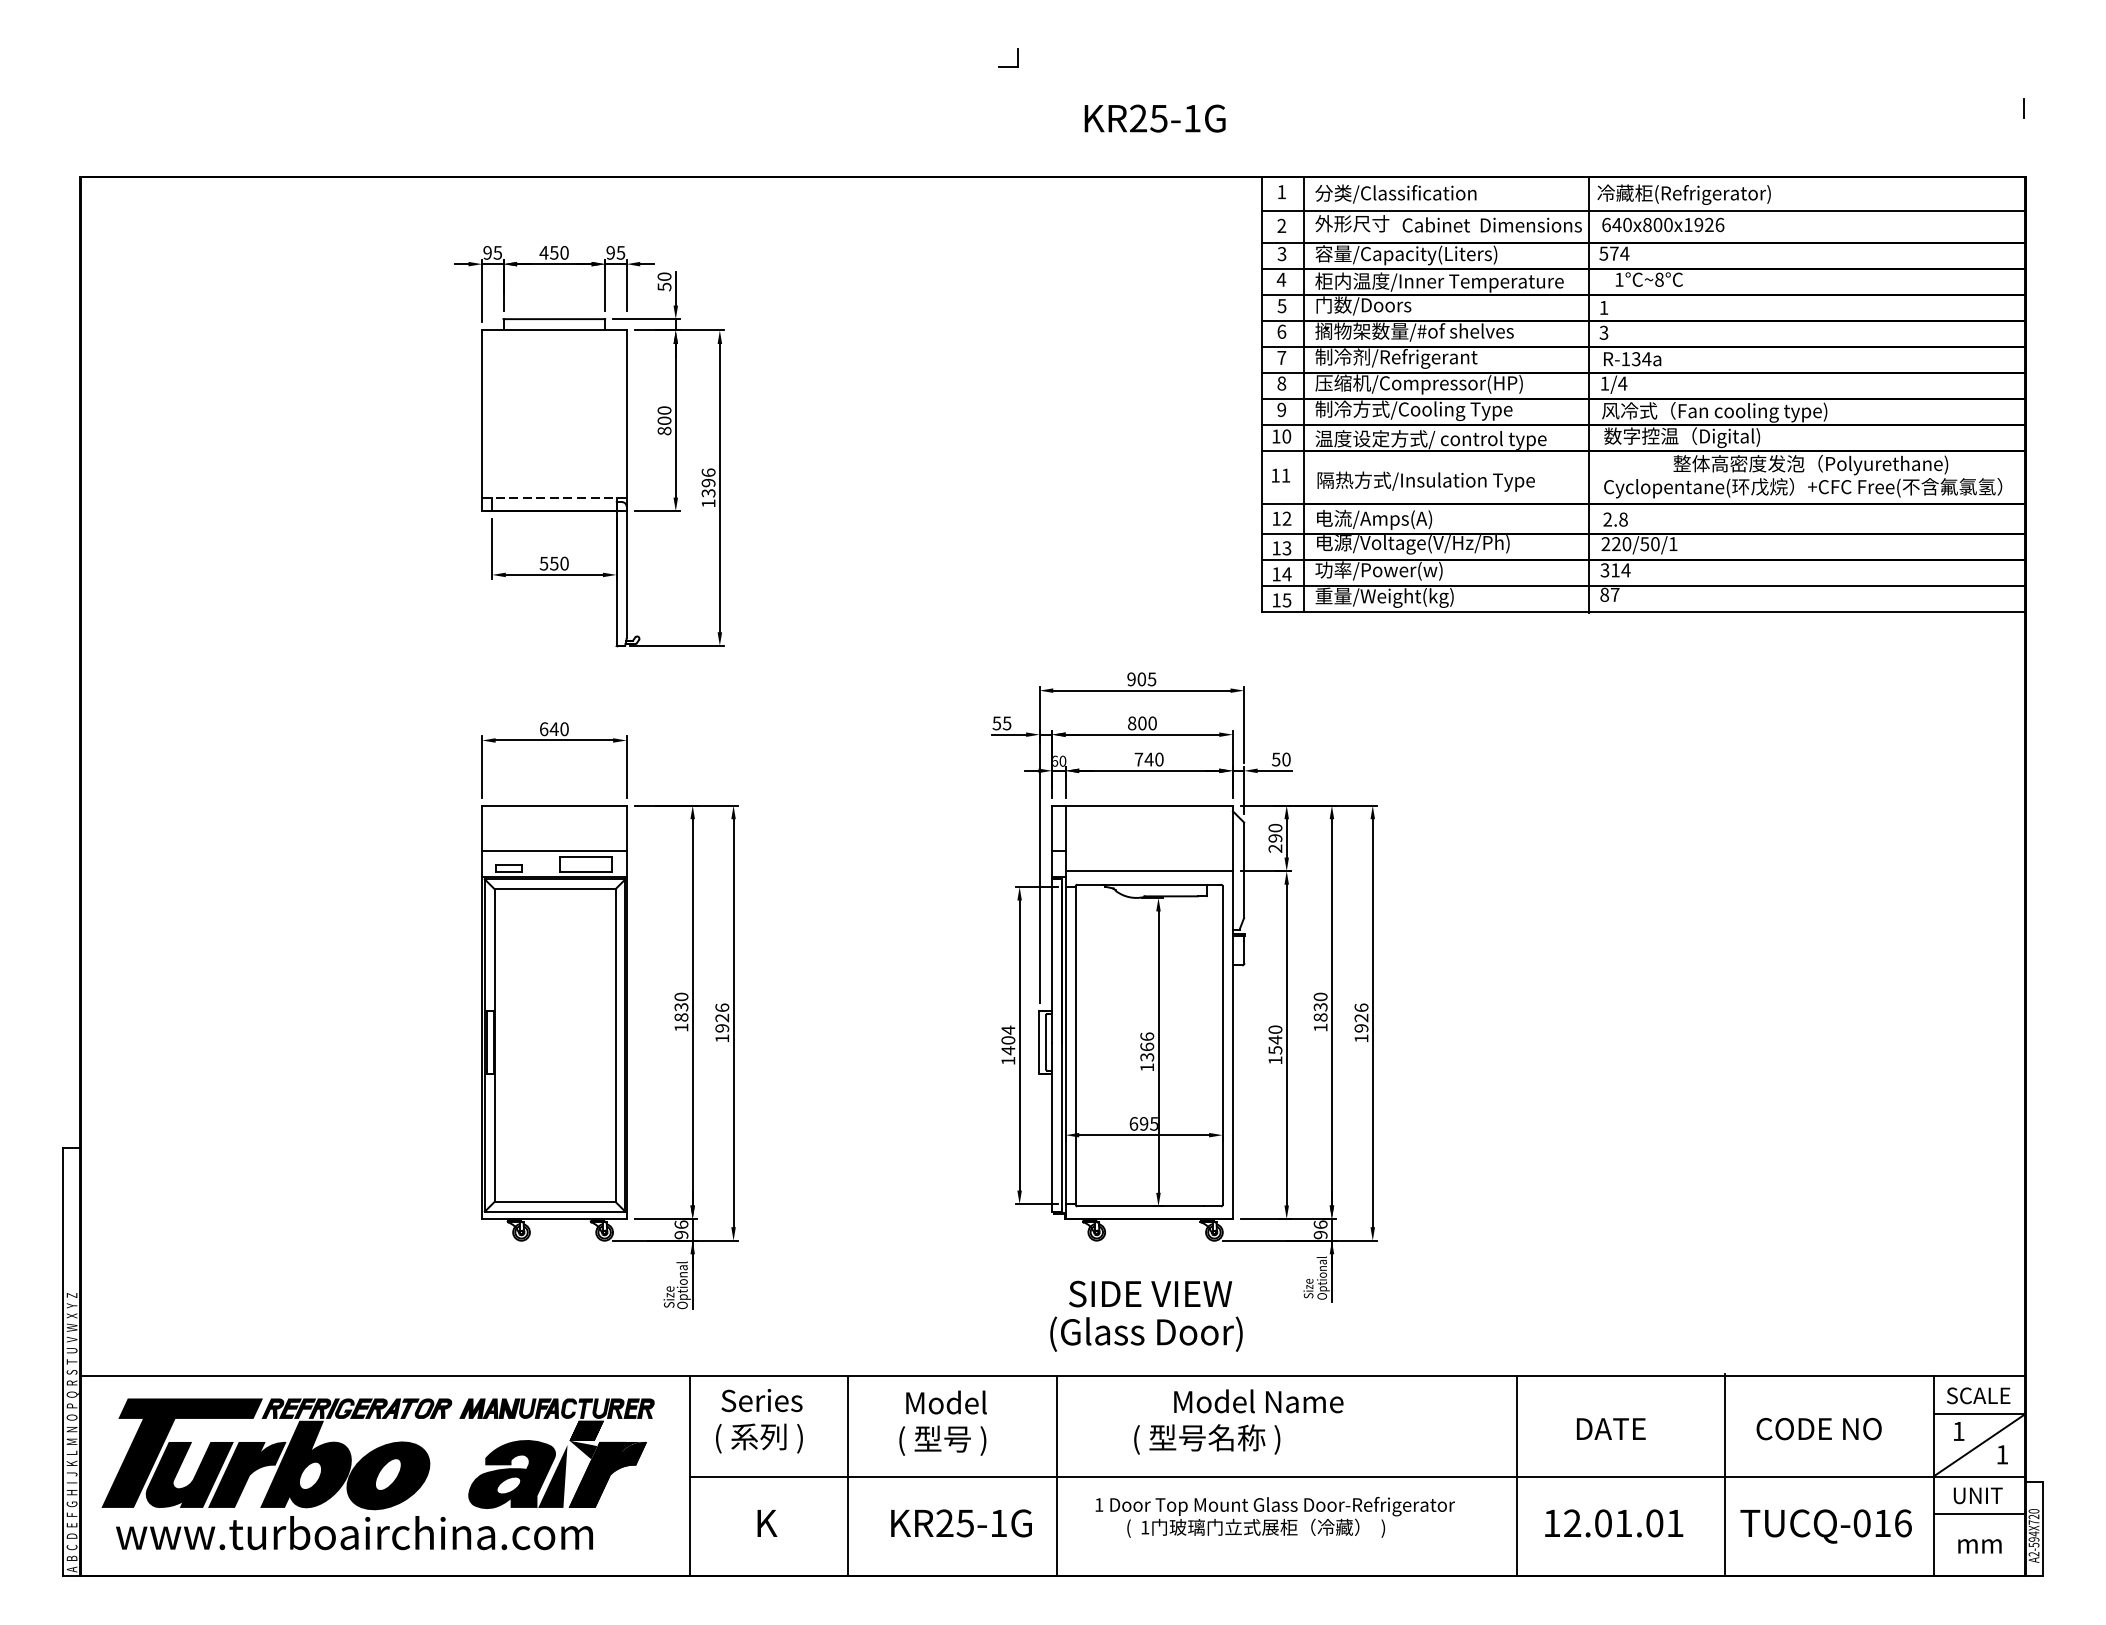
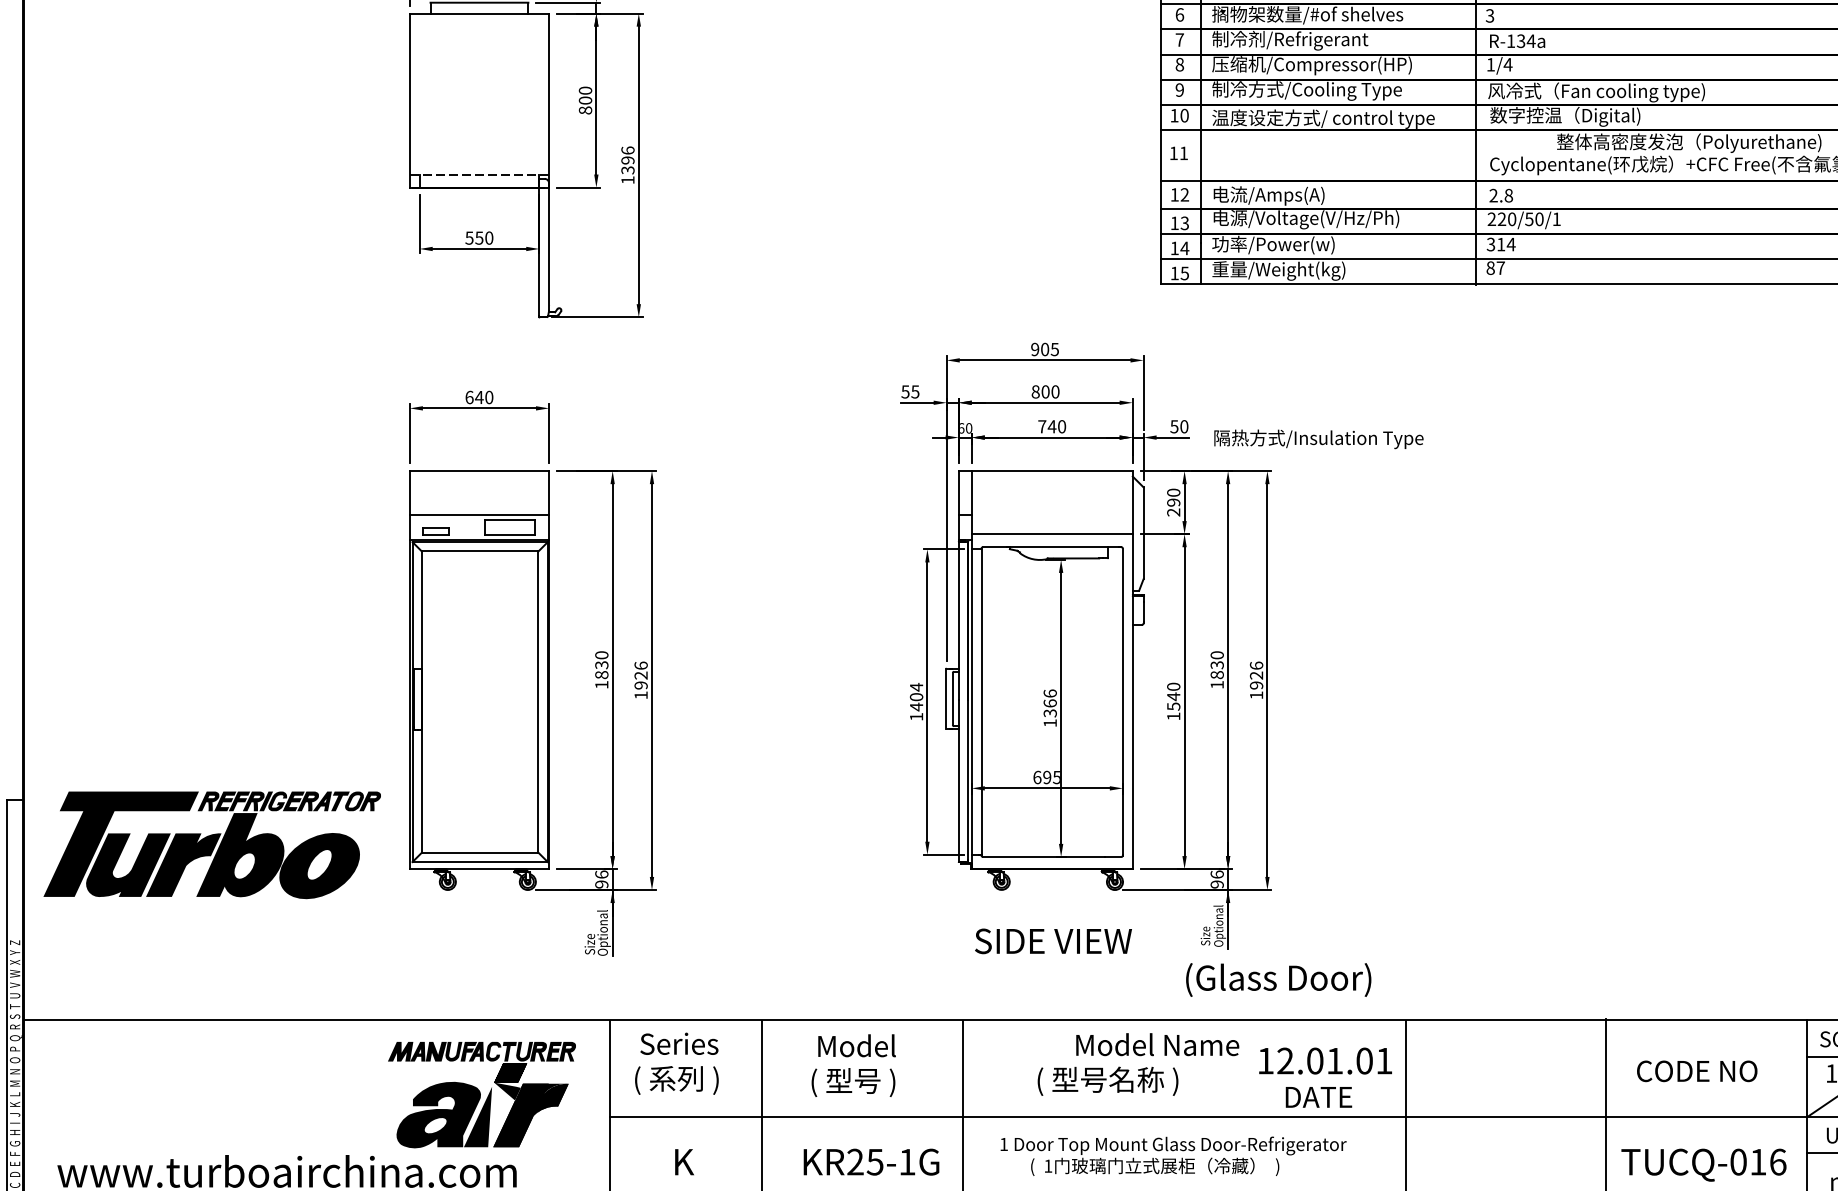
text: (1425, 481) -> (1318, 439), moved
text: (1146, 1333) -> (1278, 979), moved
text: (1611, 1428) -> (1319, 1096), moved
part: (276, 1454) -> (211, 845), moved
text: (1614, 1523) -> (1325, 1061), moved

